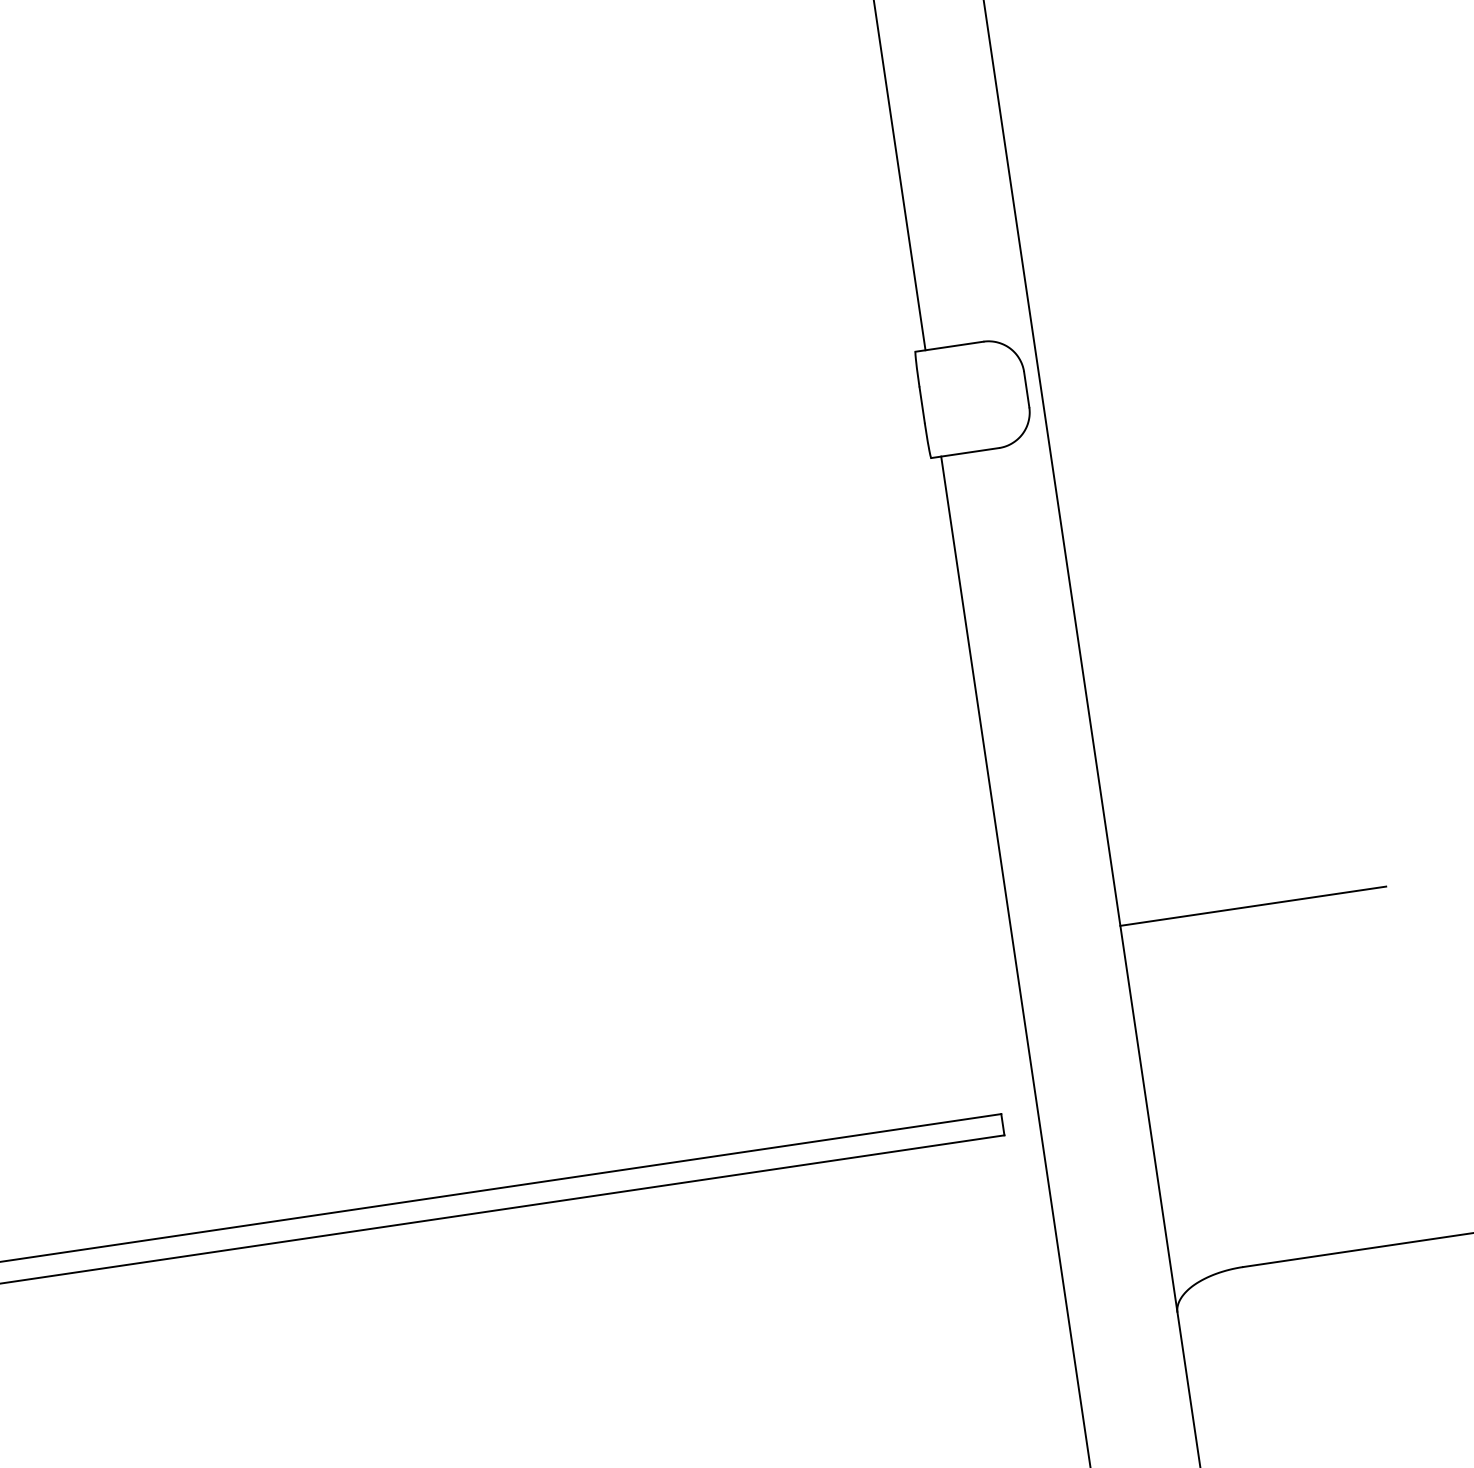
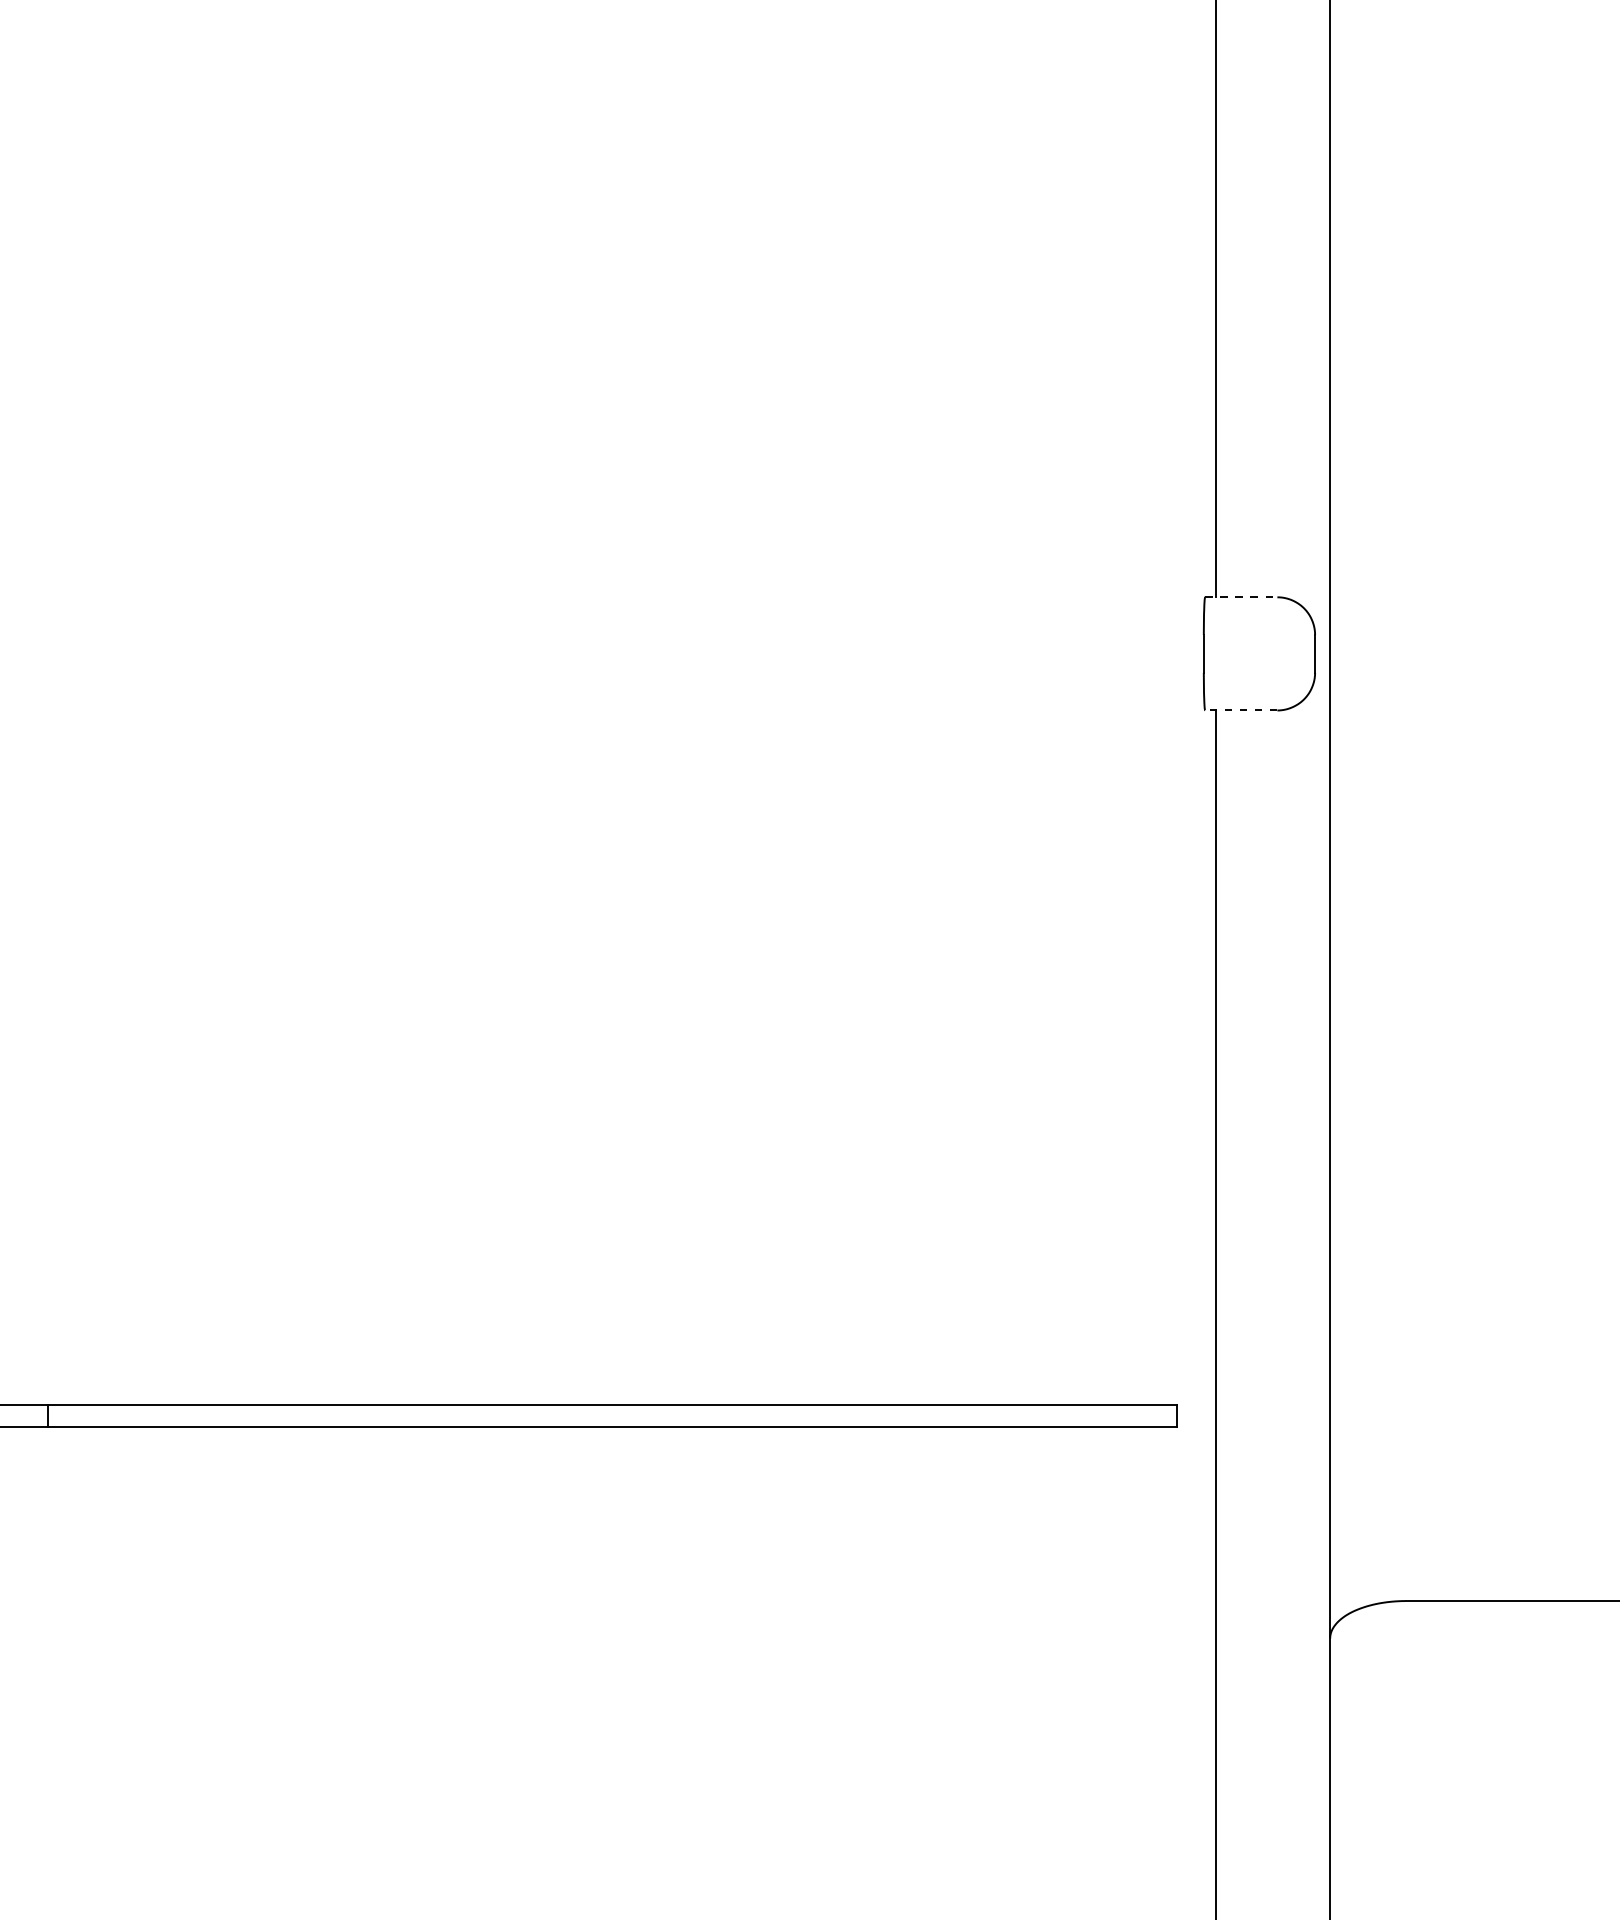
line: (949, 346) -> (1241, 597), solid -> dashed
line: (964, 453) -> (1240, 710), solid -> dashed
line: (1253, 905) -> (1471, 1226), removed

